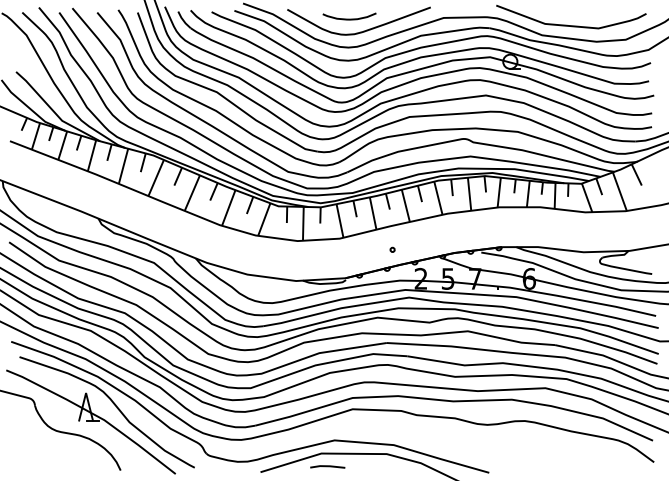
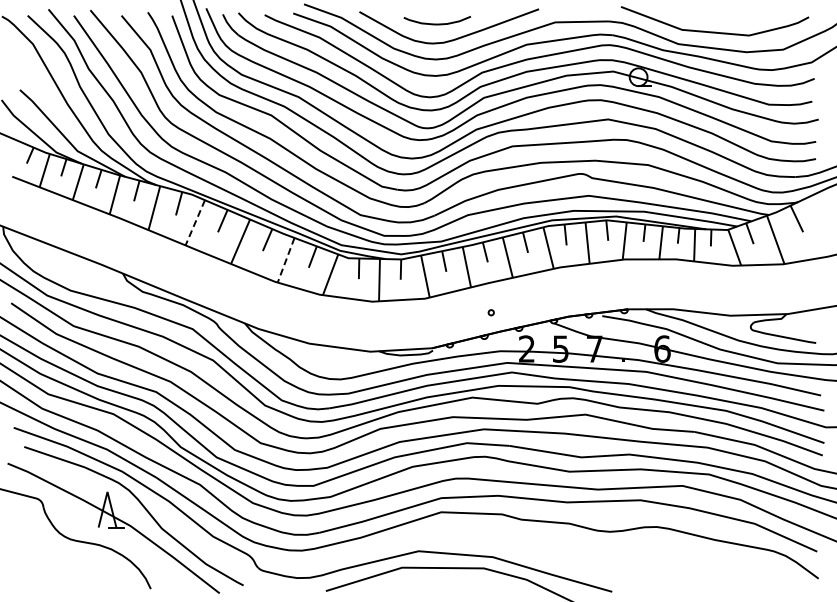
line: (156, 177) -> (195, 222), solid -> dashed
line: (229, 208) -> (286, 260), solid -> dashed
line: (327, 466) -> (409, 584), removed

